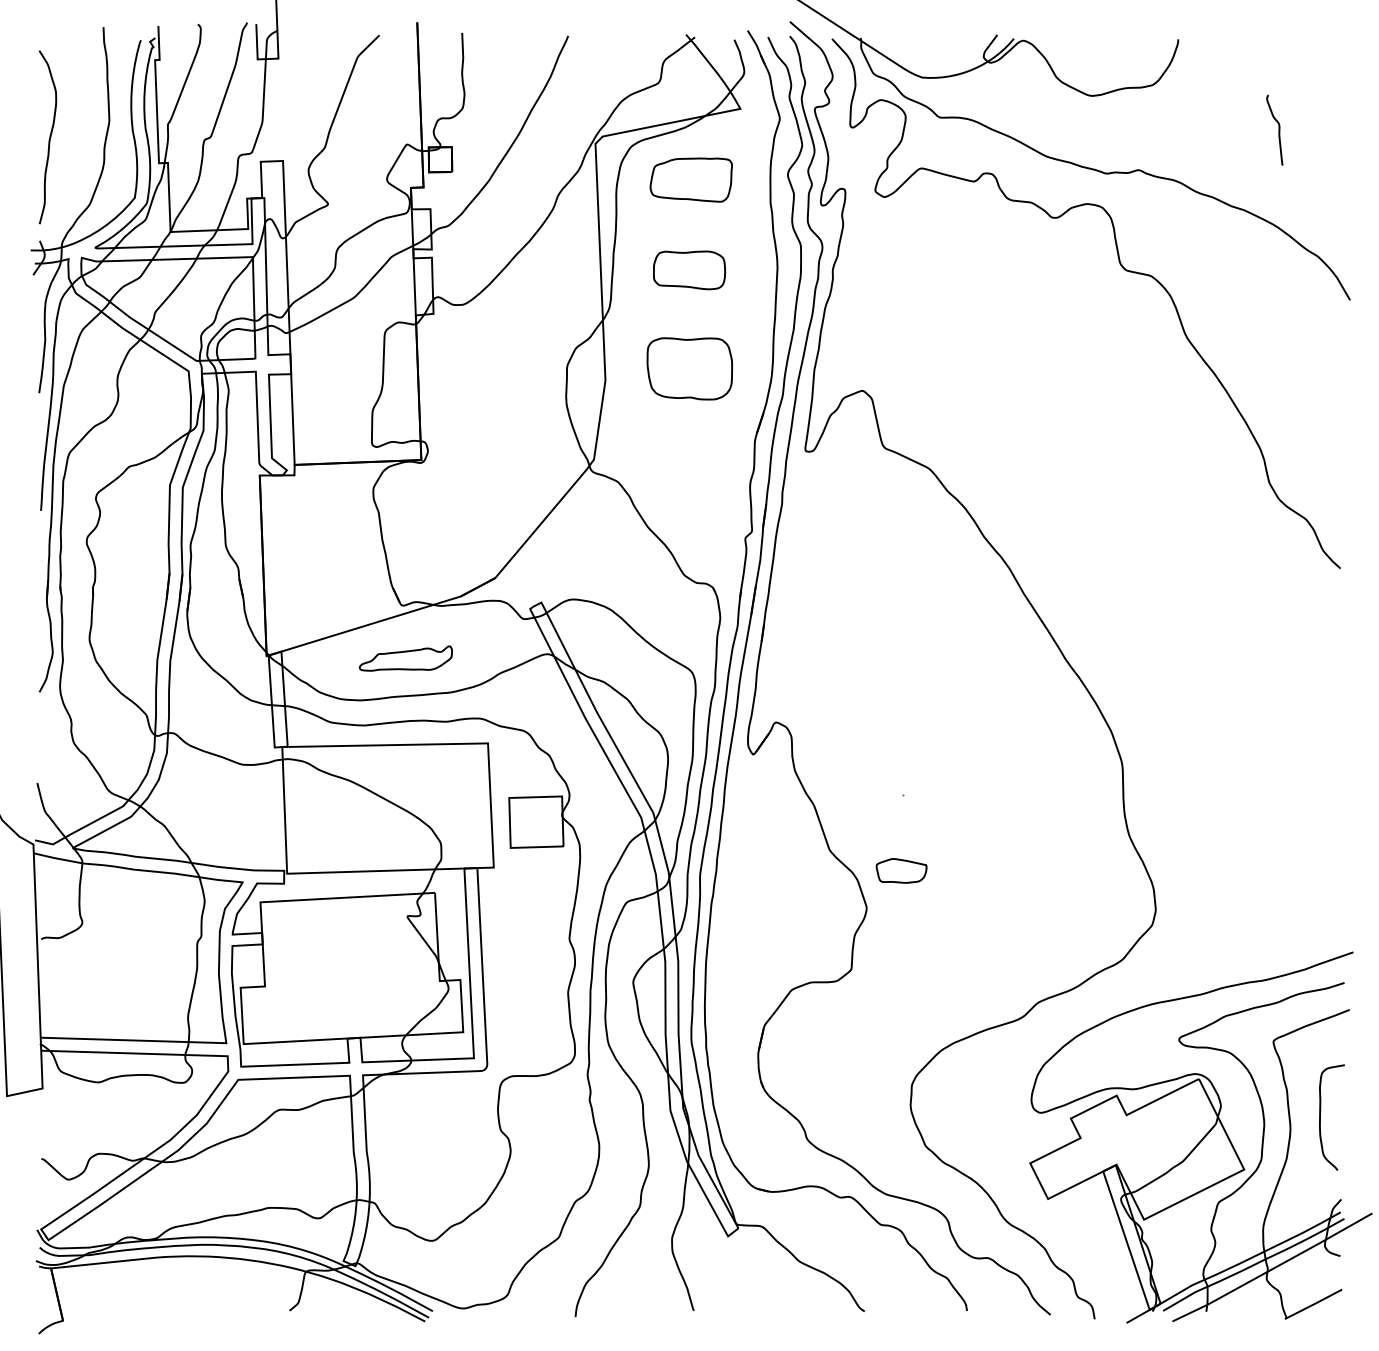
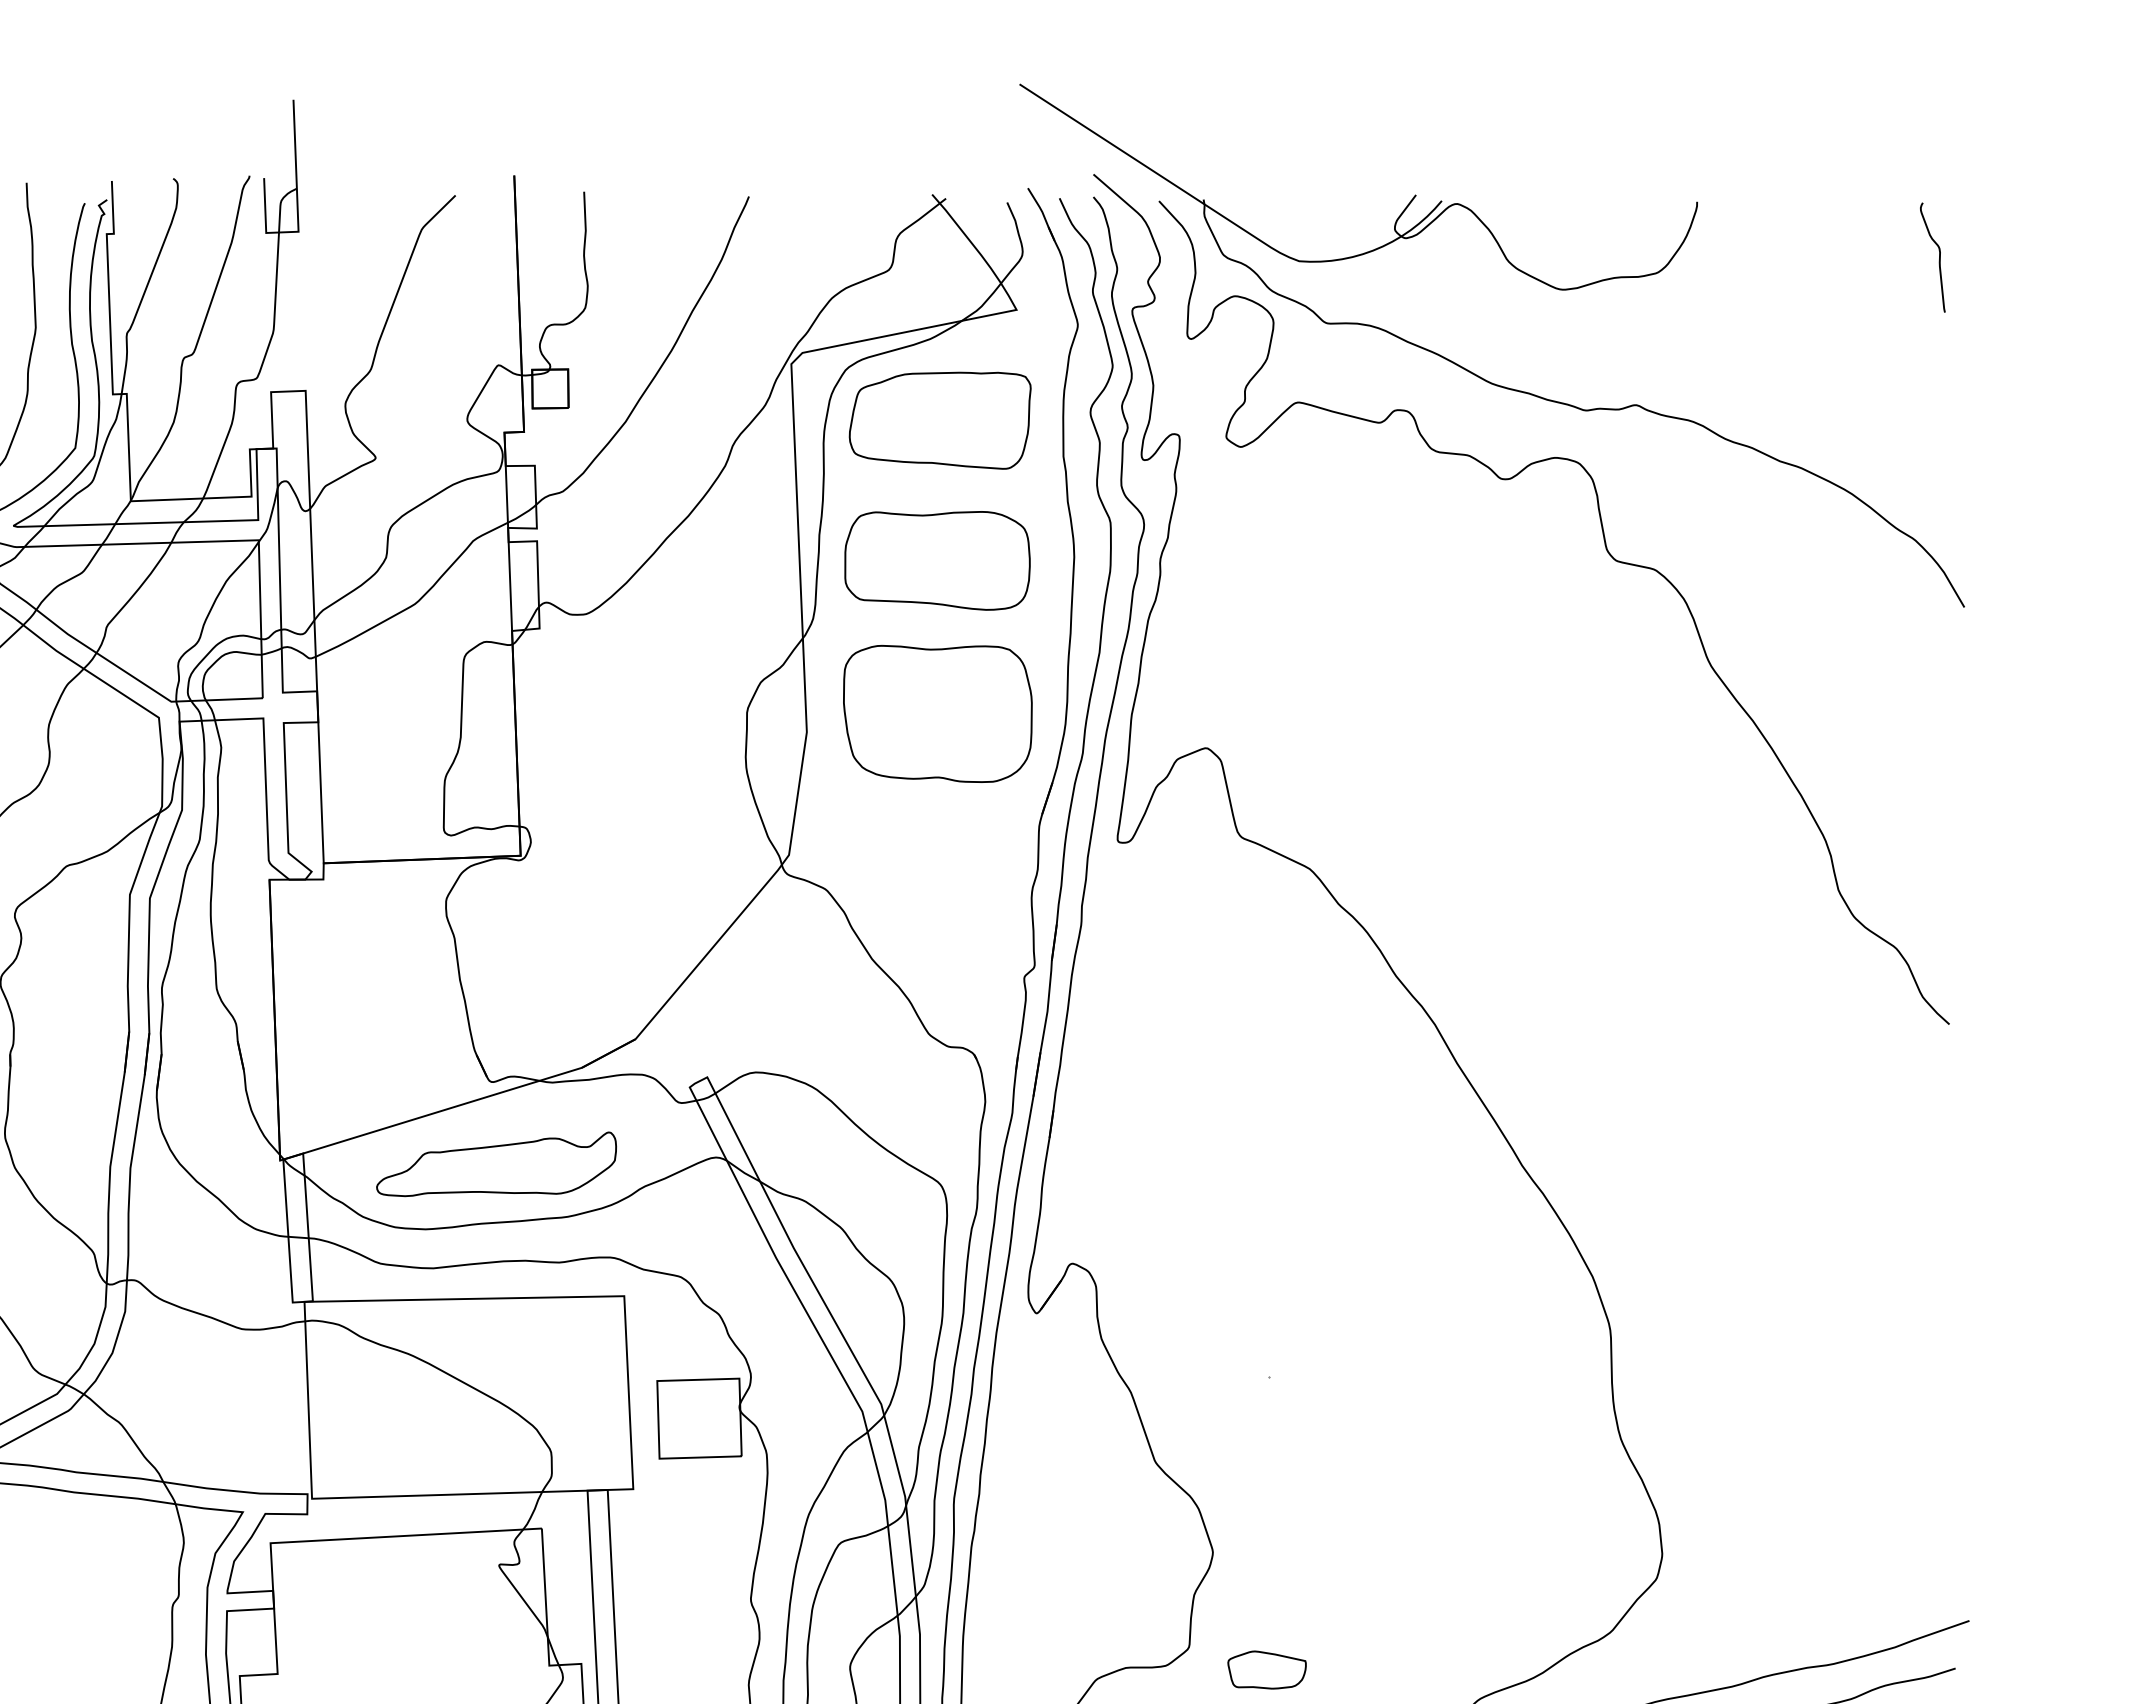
curve: (1278, 129) -> (1938, 256), moved
part: (691, 179) -> (940, 419), size x1.43
part: (689, 270) -> (937, 561), size x1.67
part: (689, 368) -> (937, 713), size x1.43
part: (405, 658) -> (496, 1164), size x1.67
part: (901, 870) -> (1266, 1669), moved

